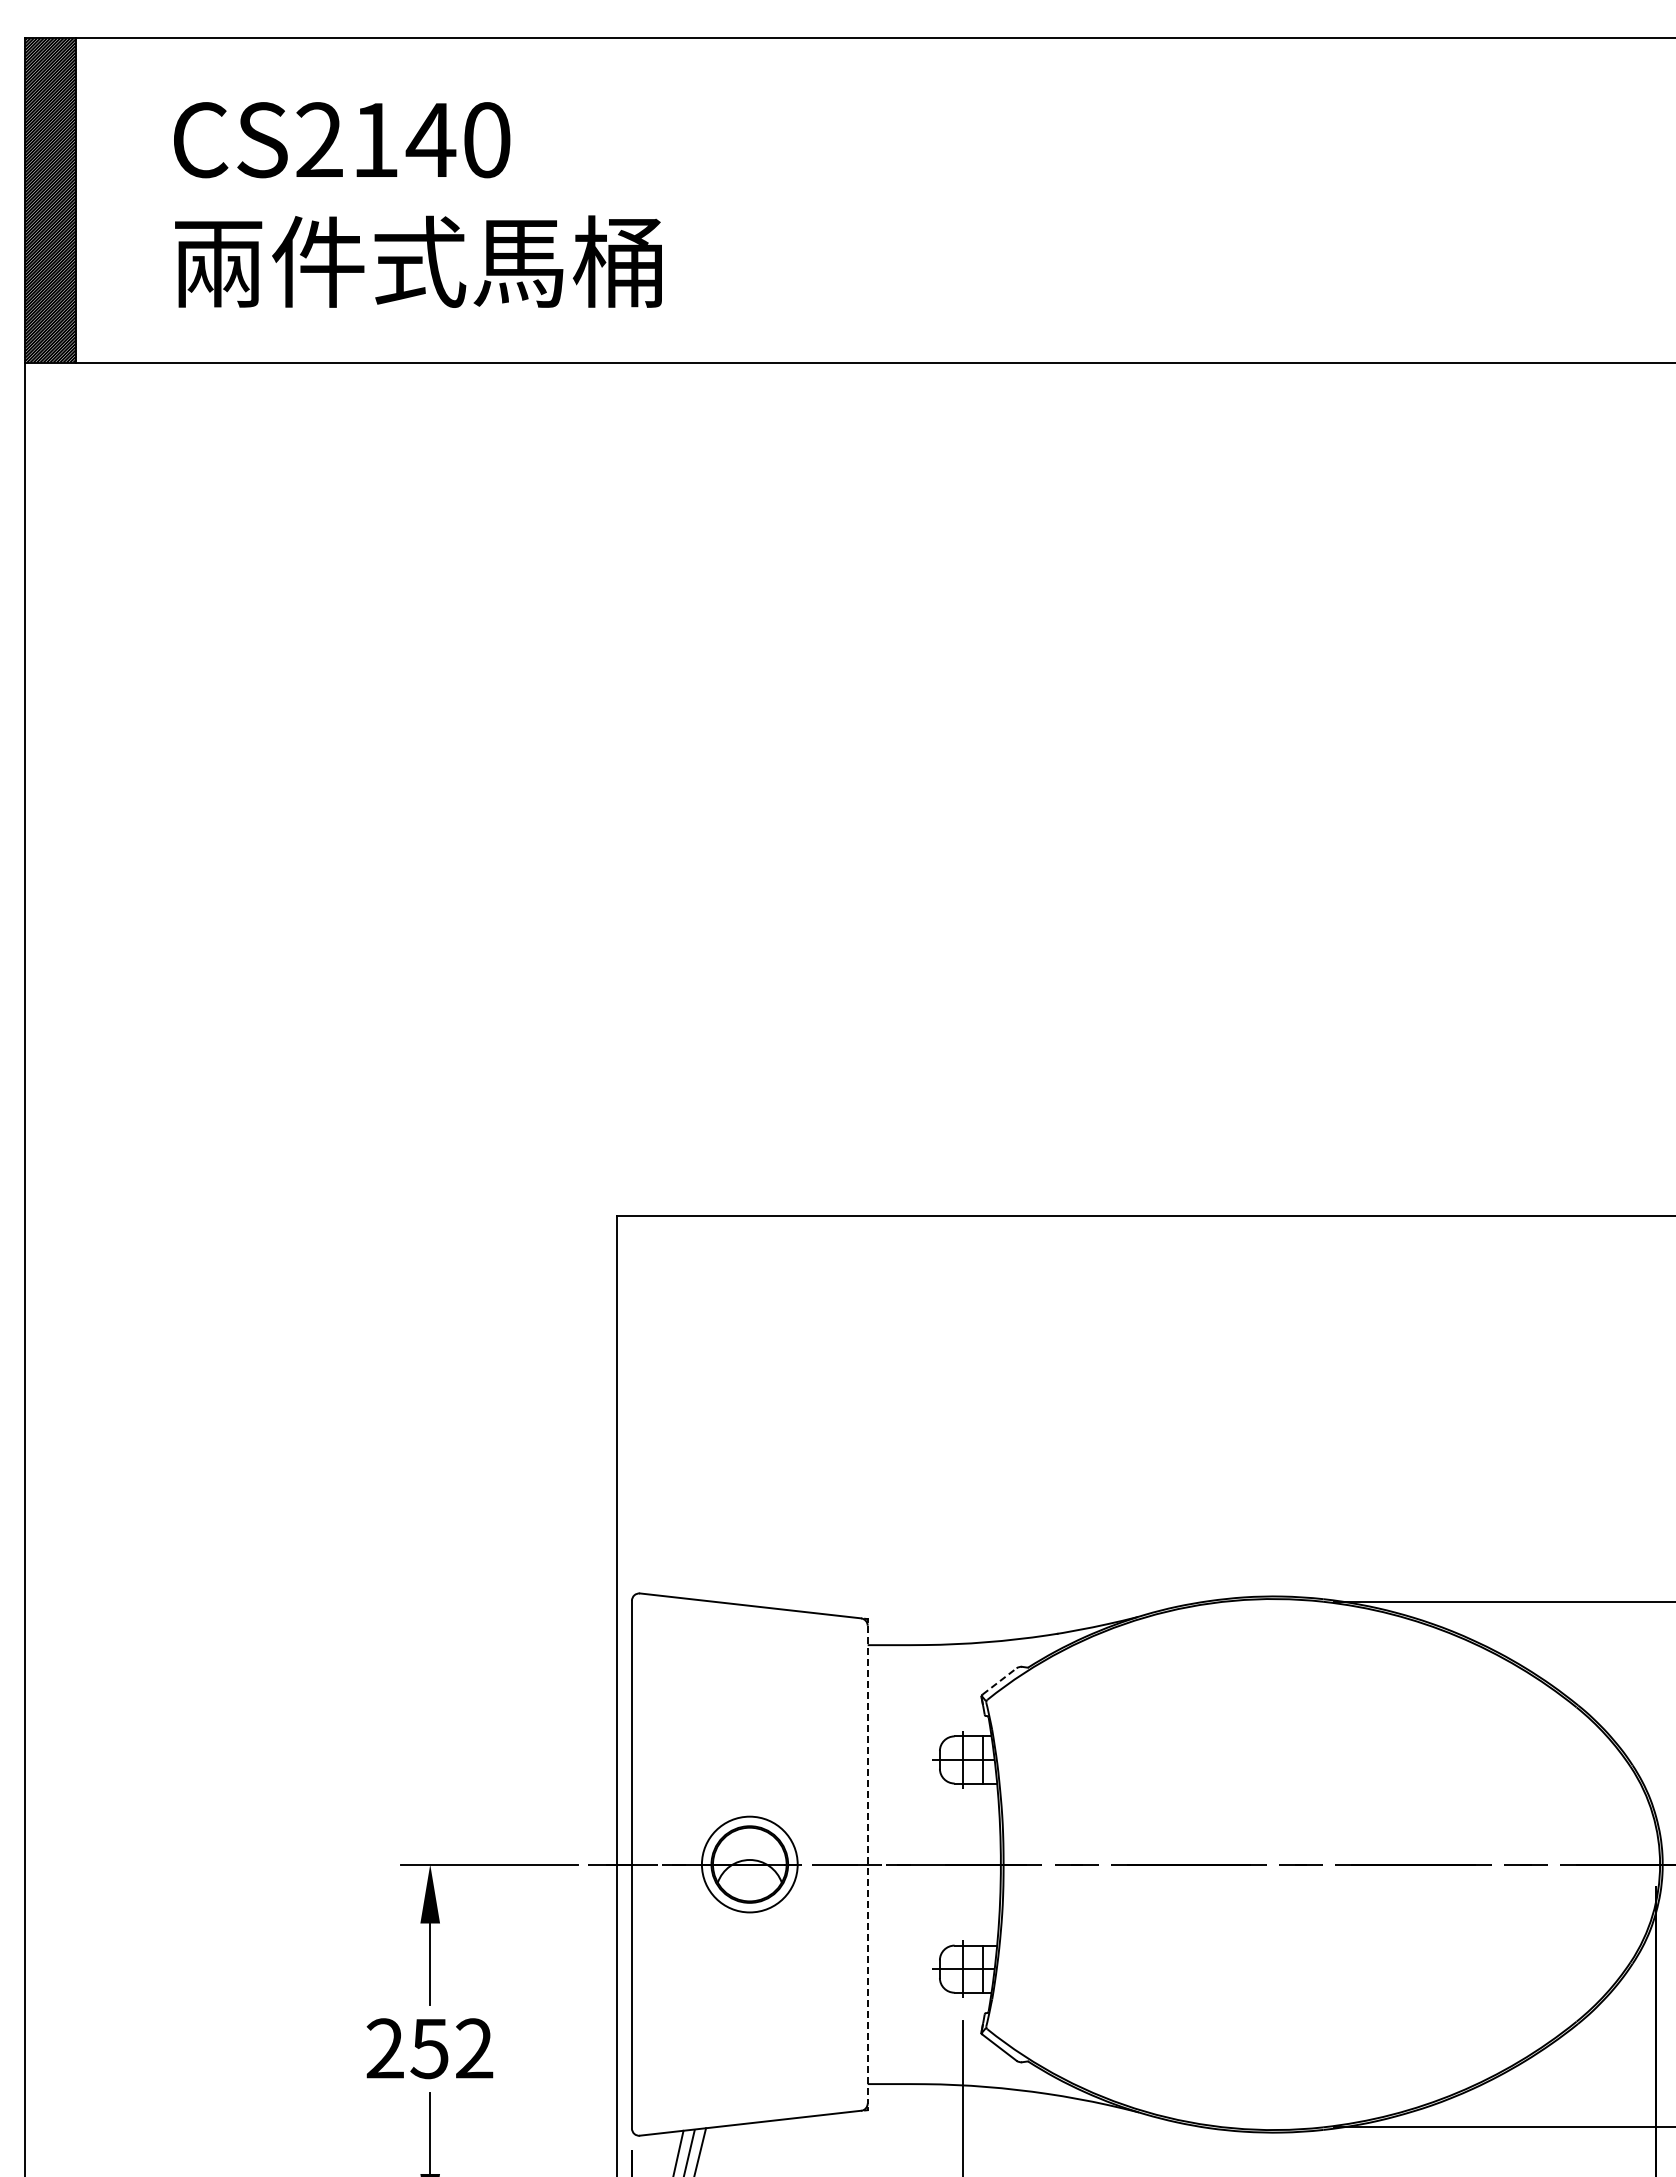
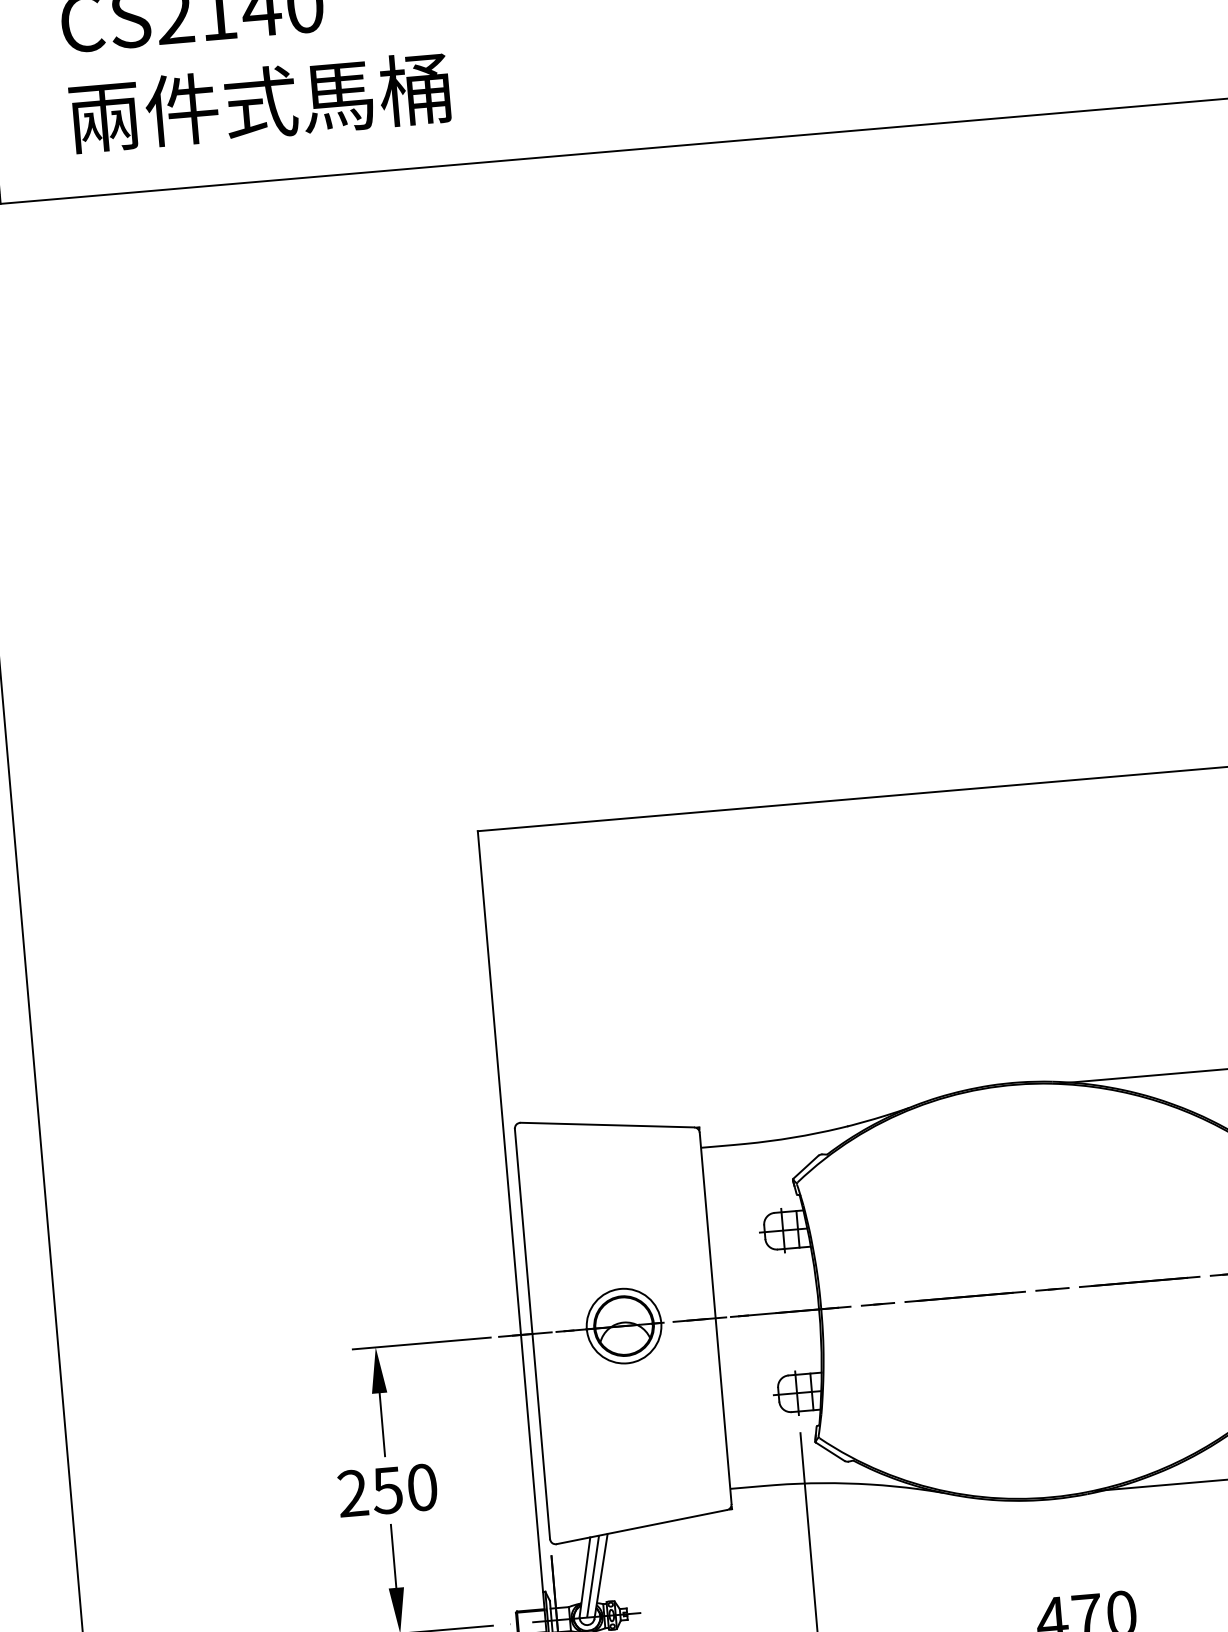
line: (1000, 1681) -> (806, 1167), dashed -> solid
line: (867, 1864) -> (715, 1318), dashed -> solid
text: (474, 2048) -> (422, 1487), 252 -> 250

